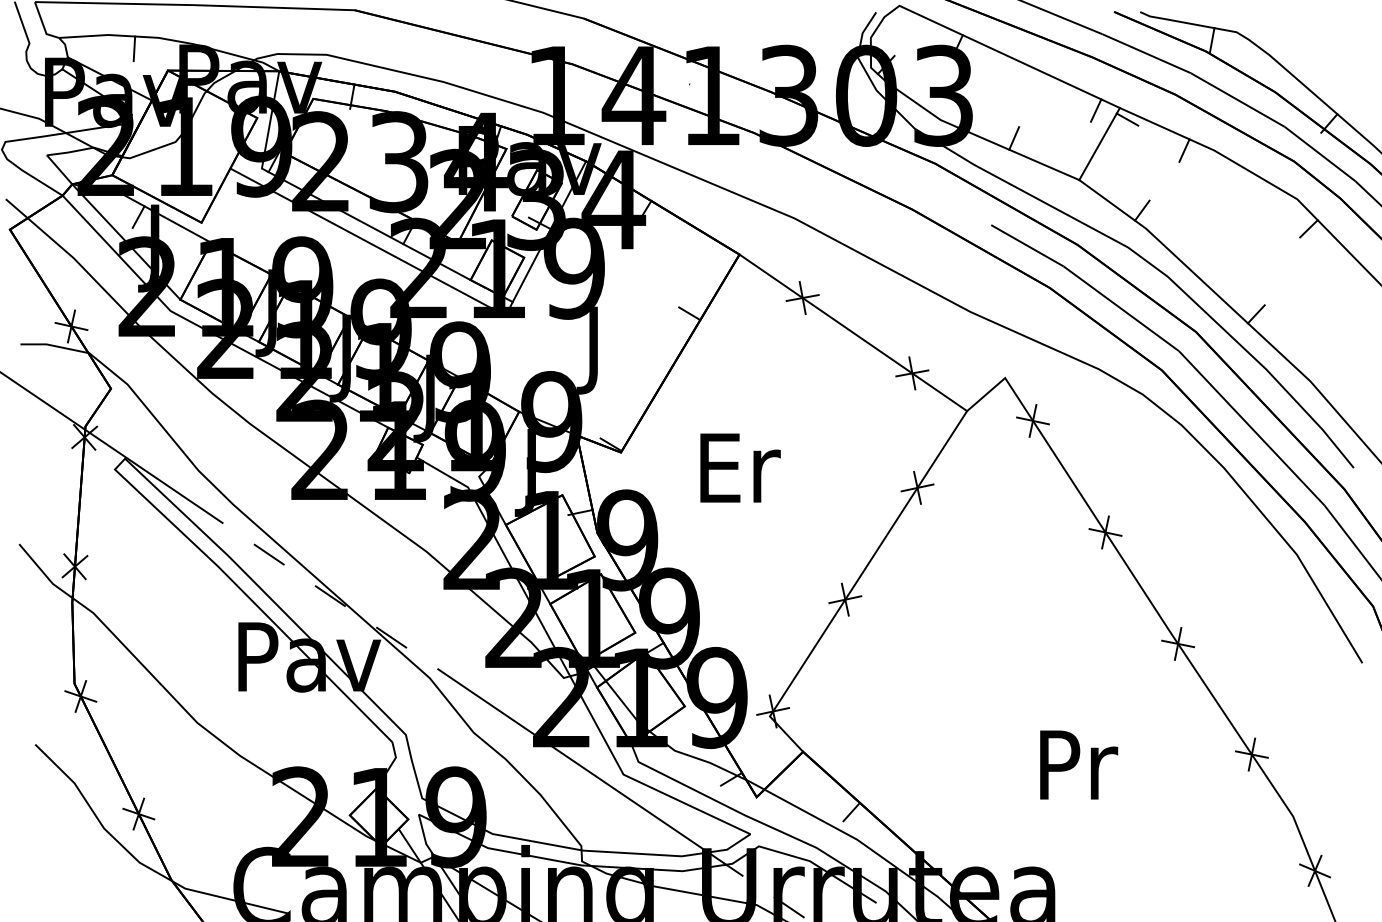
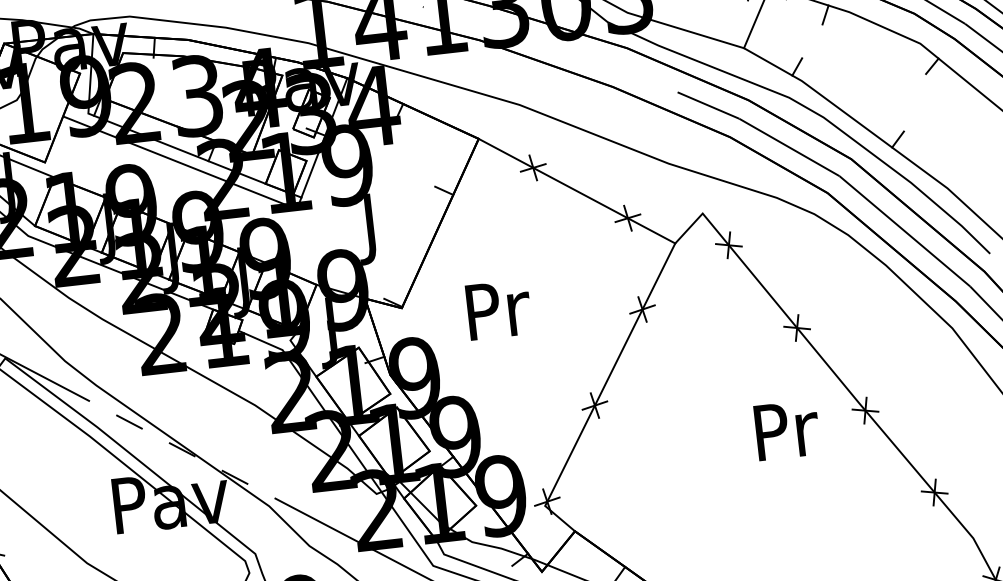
line: (1014, 138) -> (688, 20), removed
text: (740, 467) -> (498, 309), Er -> Pr
text: (1079, 764) -> (787, 429), moved

